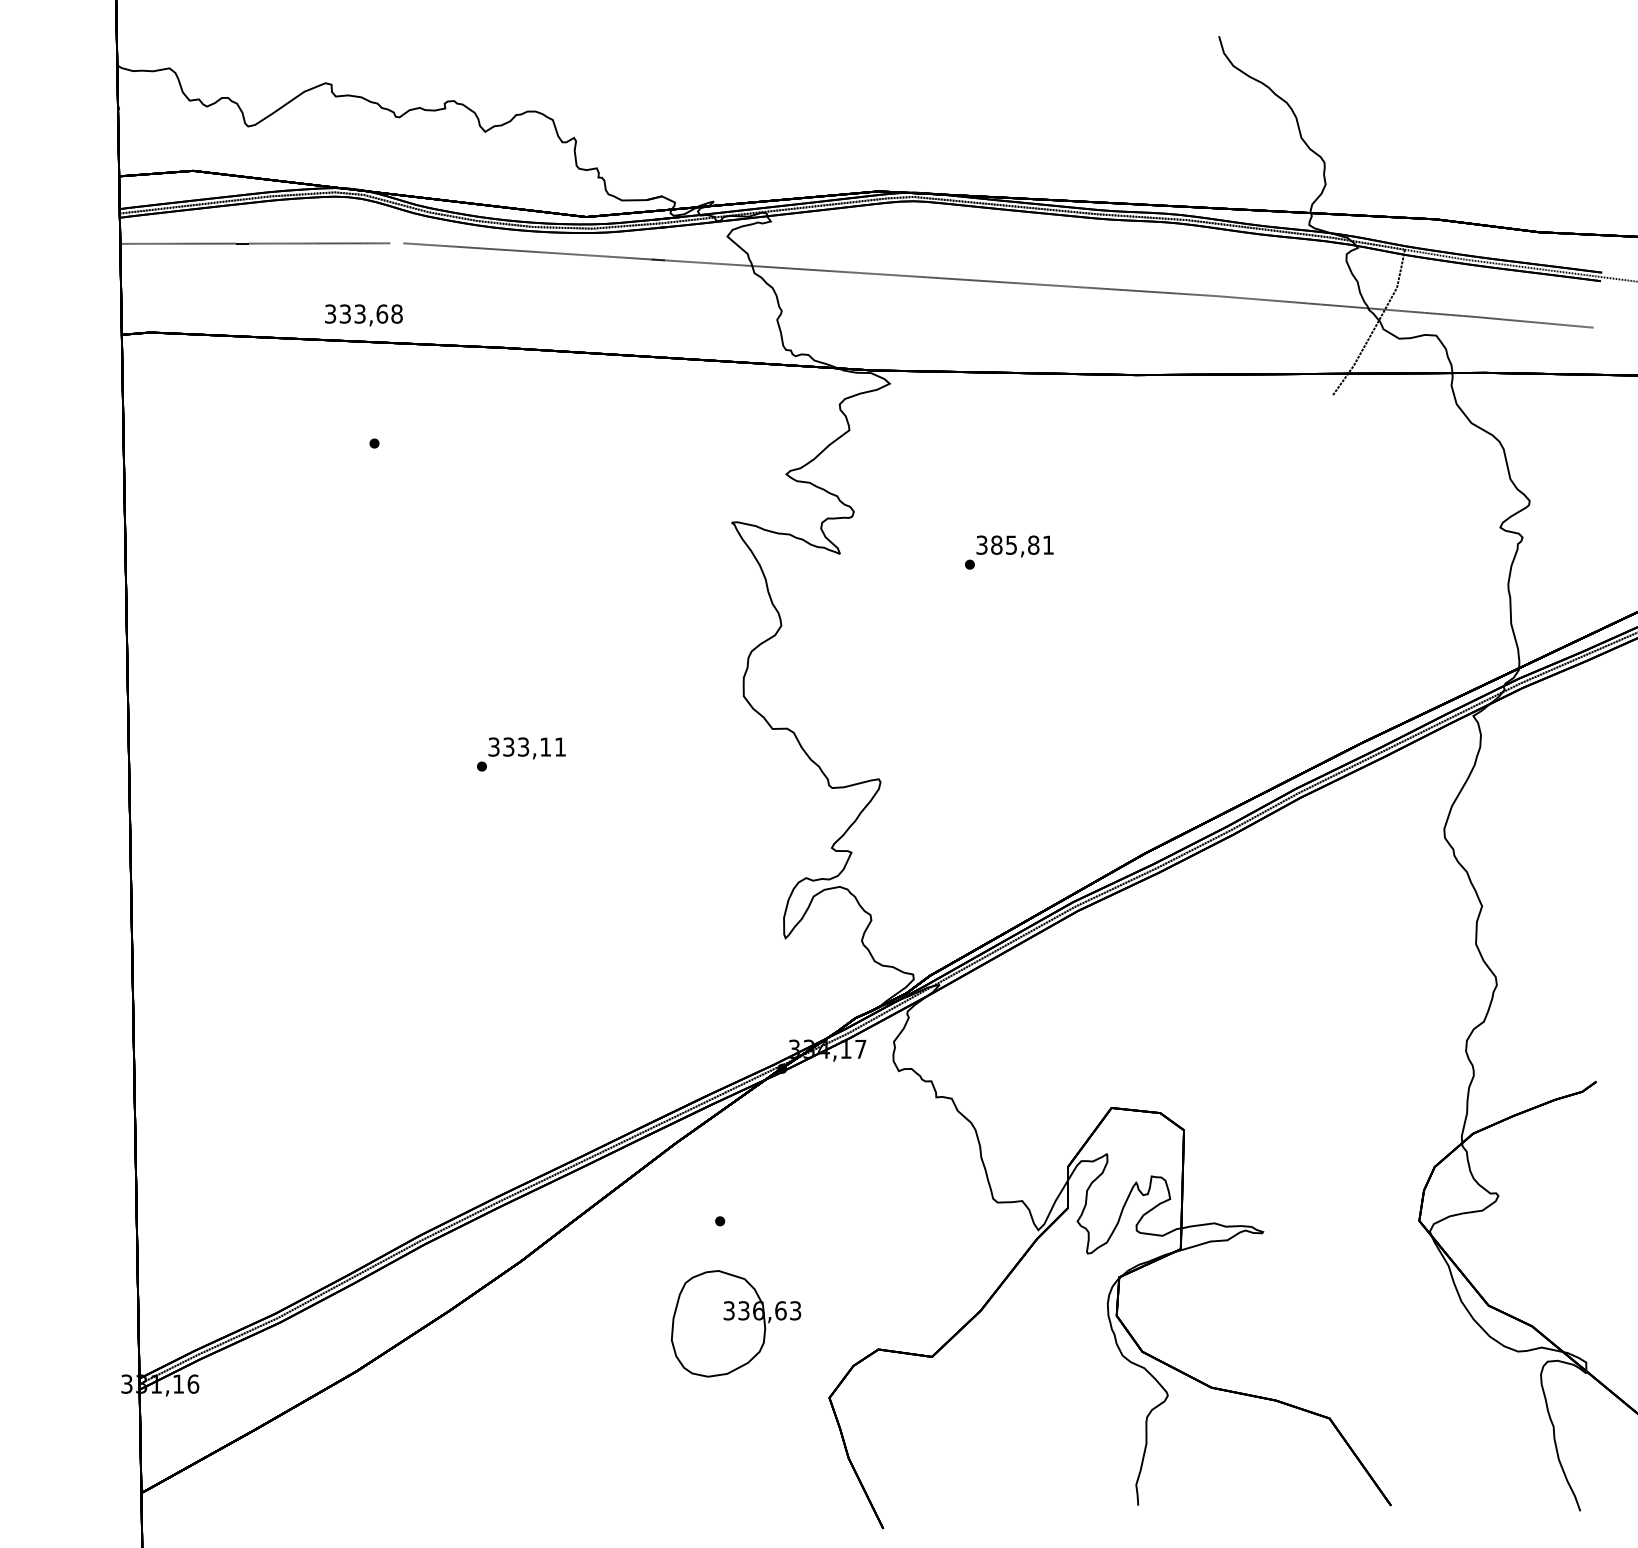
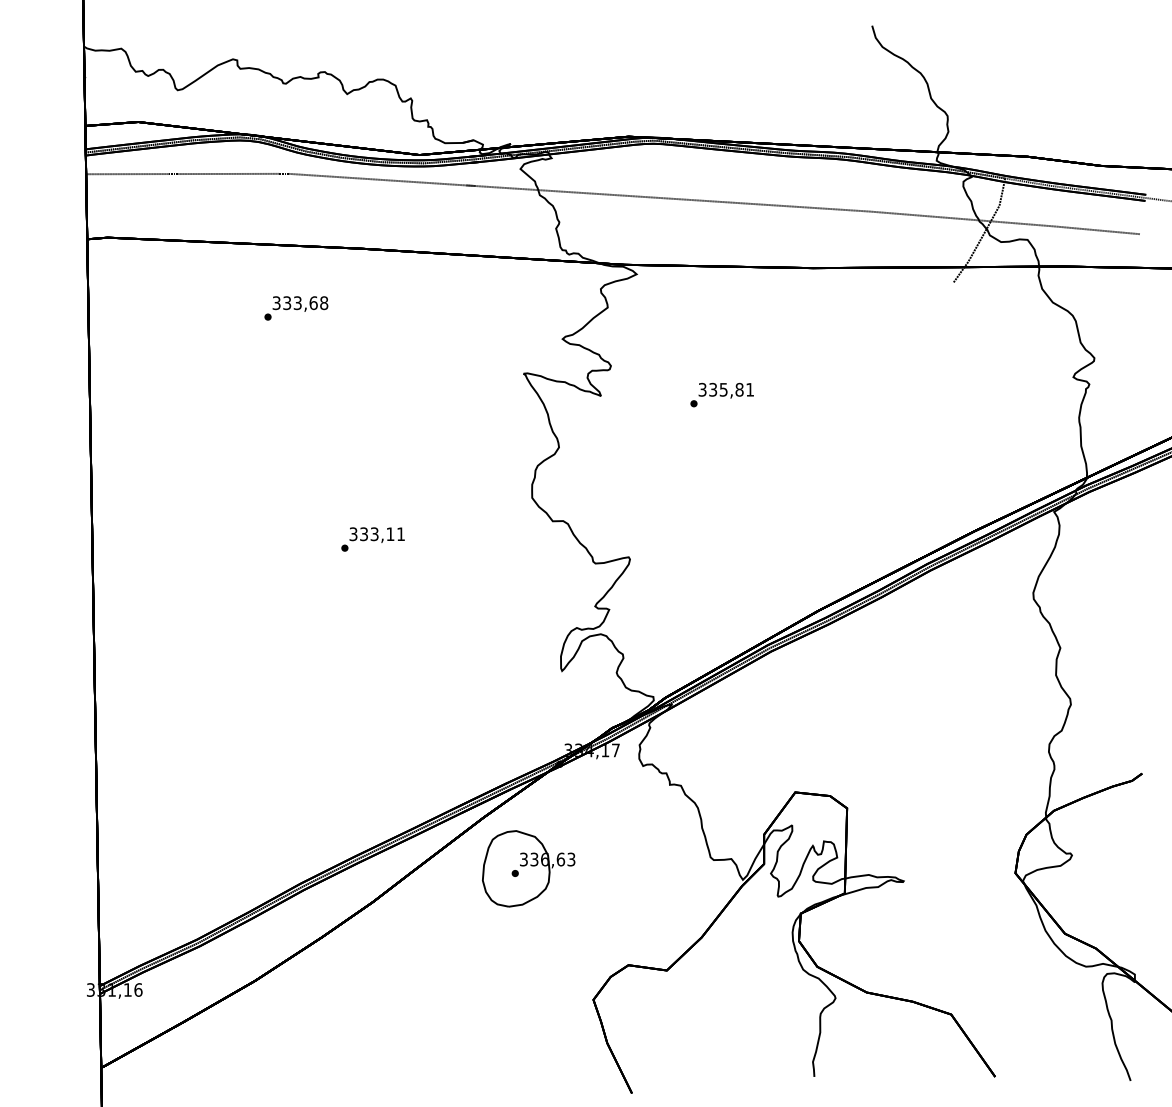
text: (363, 315) -> (300, 304), moved
text: (996, 544) -> (712, 389), 385,81 -> 335,81
part: (736, 1323) -> (529, 868), moved

